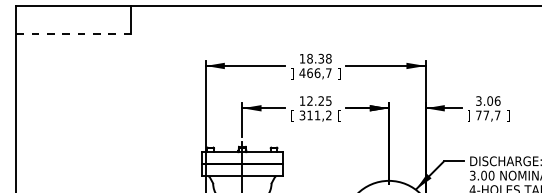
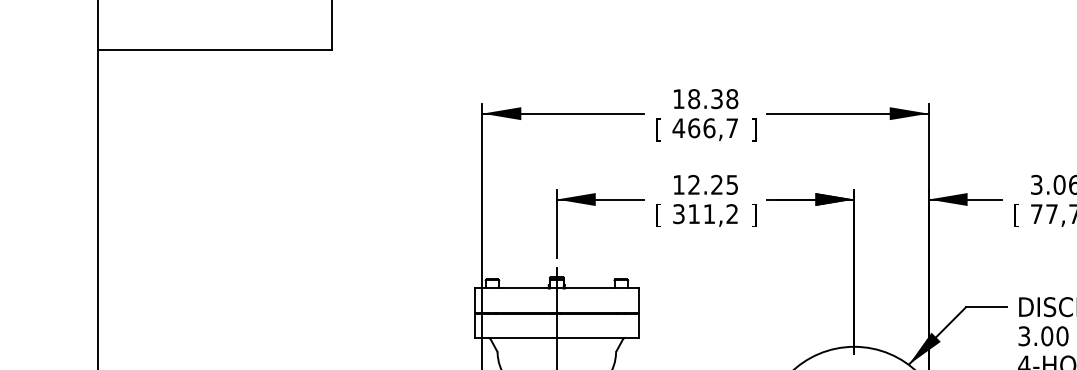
line: (73, 34) -> (214, 49), dashed -> solid
text: (292, 73) -> (658, 128), ] -> [
text: (339, 115) -> (753, 214), [ -> ]
text: (468, 115) -> (1015, 214), ] -> [

